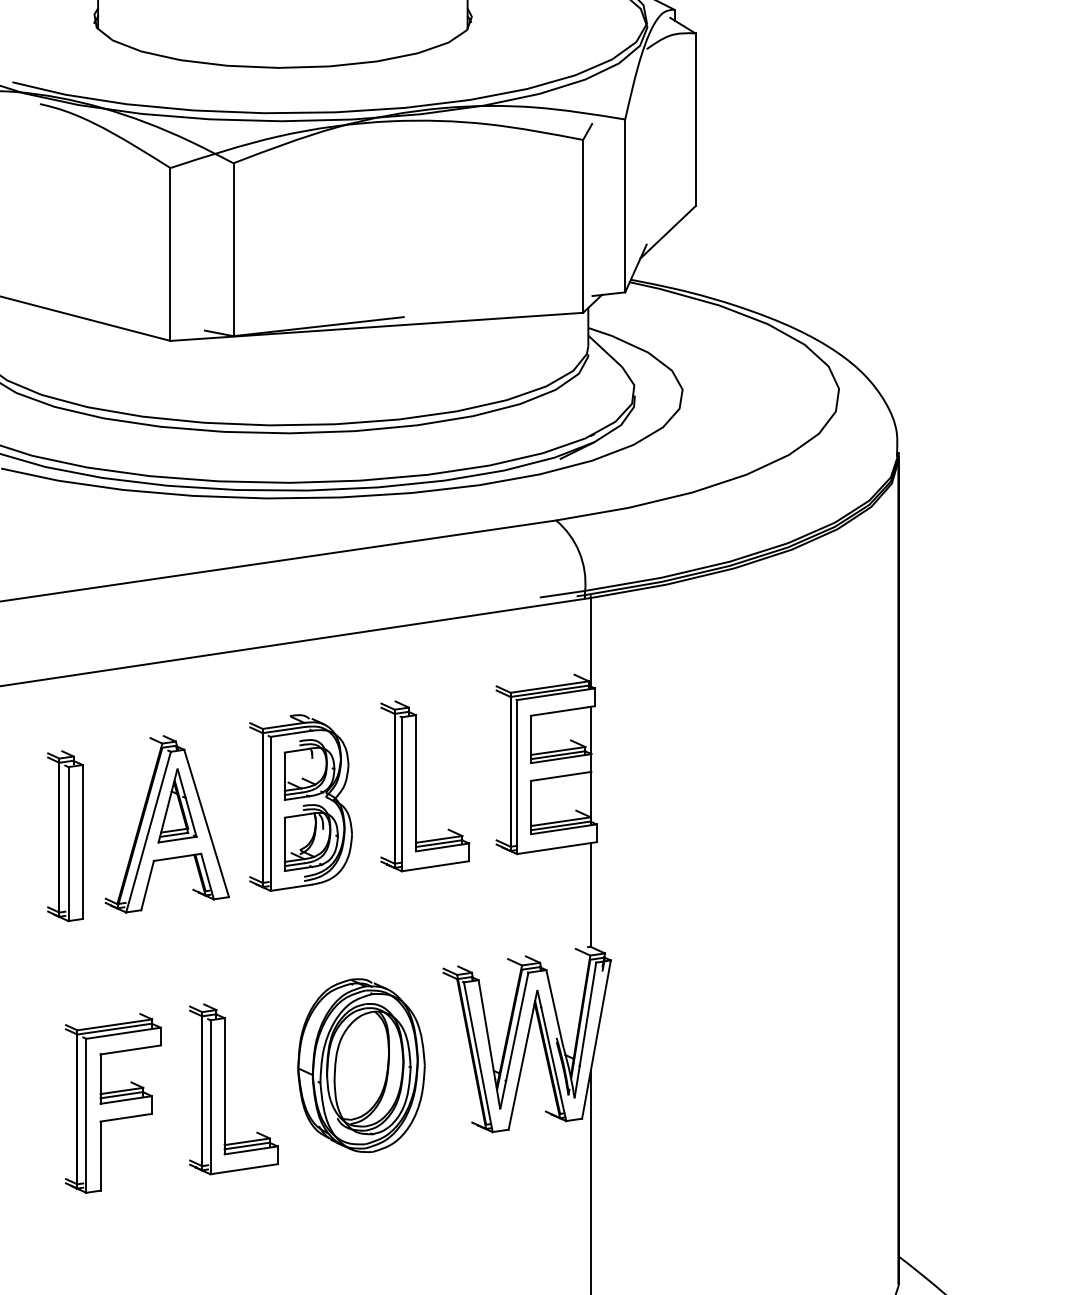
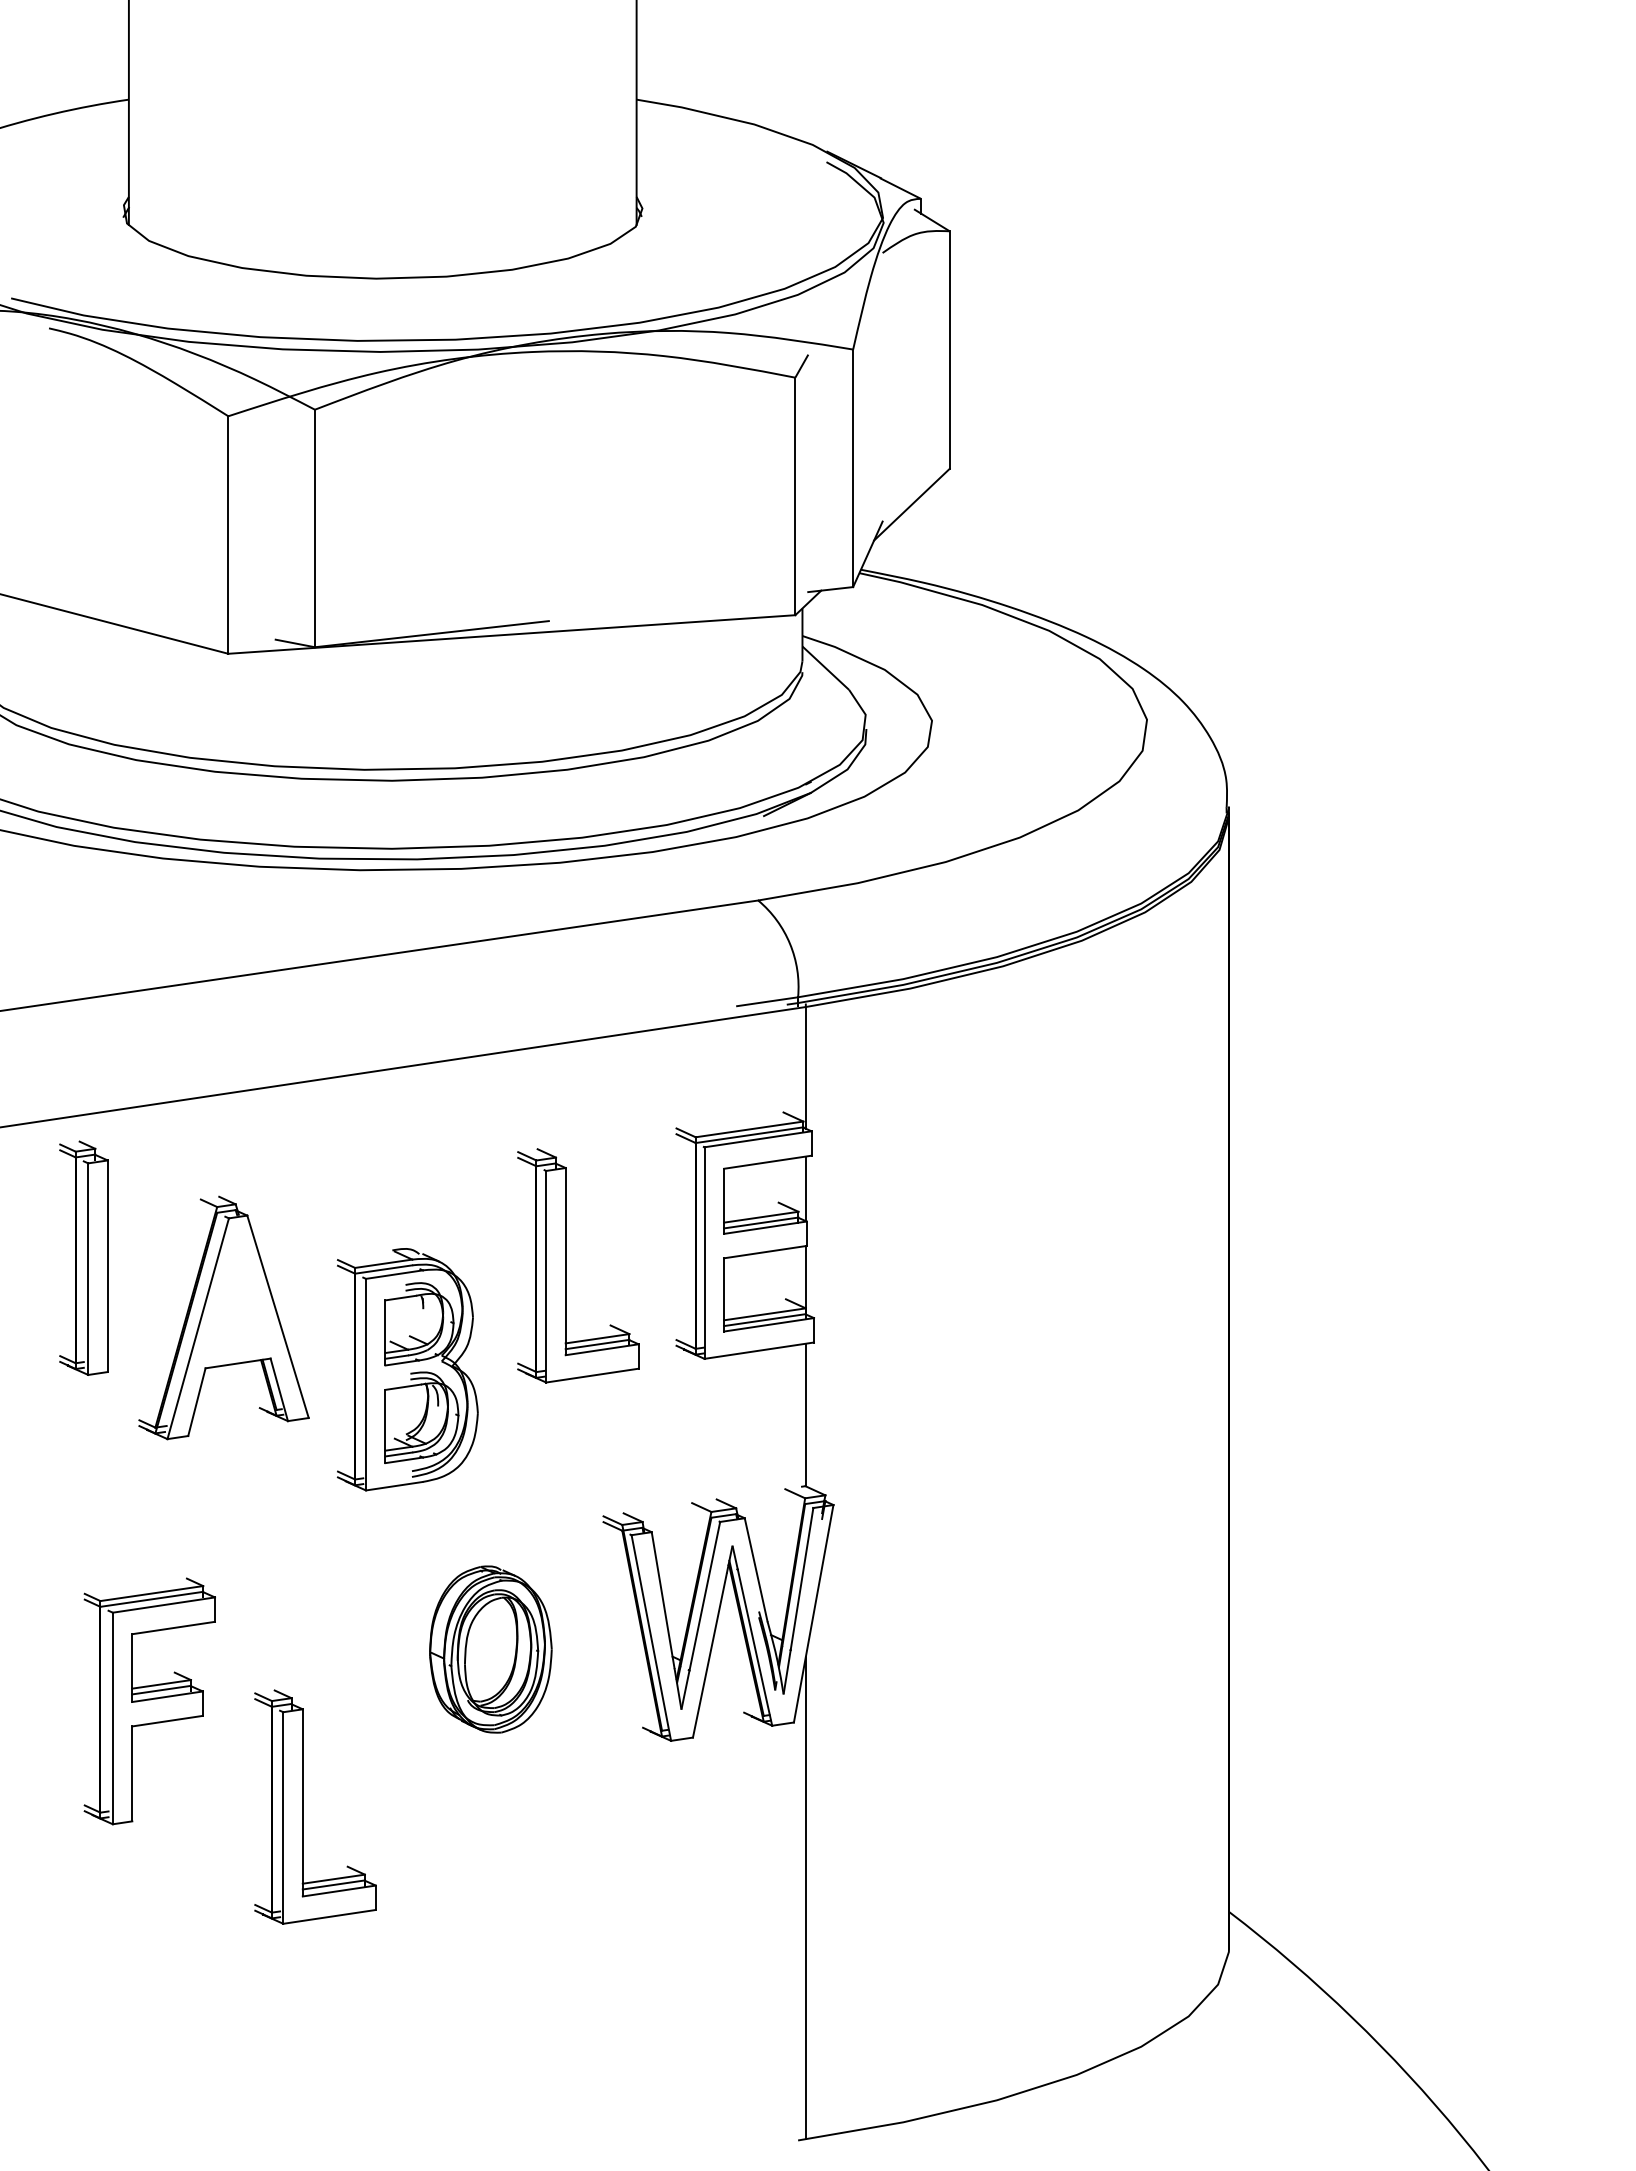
part: (300, 802) -> (407, 1369), moved
part: (177, 805) -> (238, 1292), removed
part: (65, 835) -> (83, 1257), moved
part: (361, 1065) -> (490, 1649), size x0.7
part: (225, 1088) -> (303, 1806), moved

